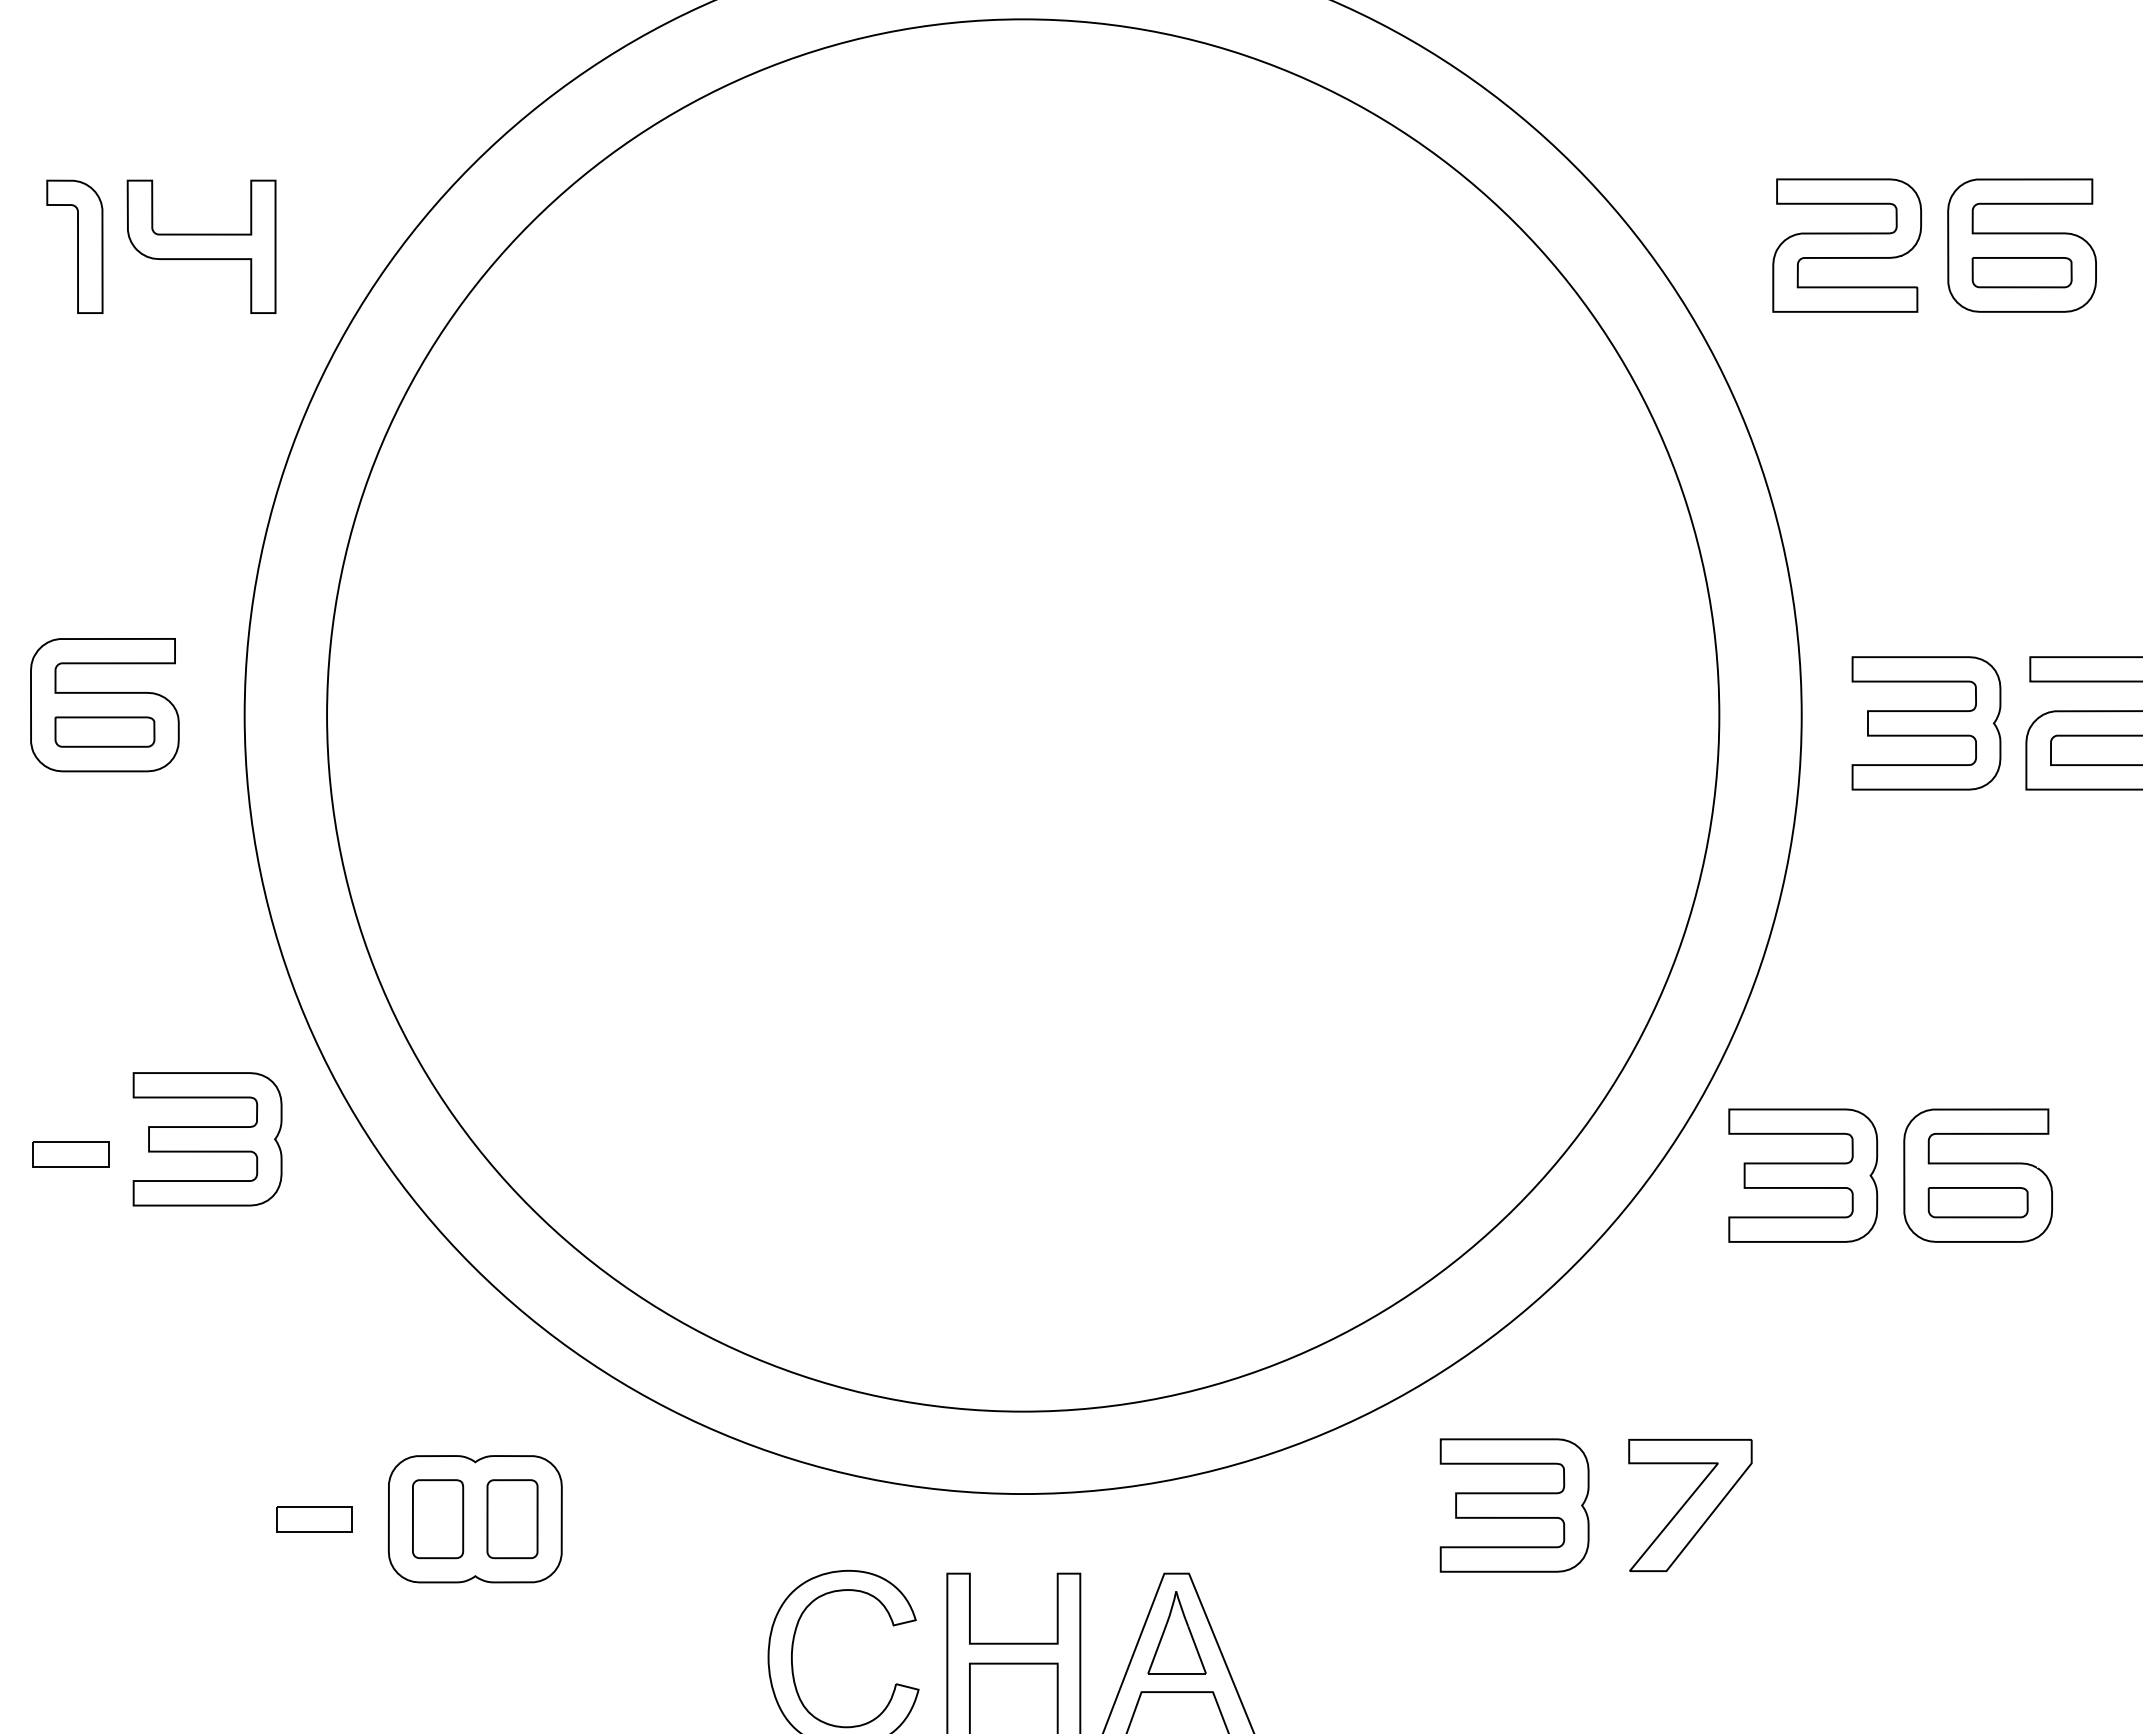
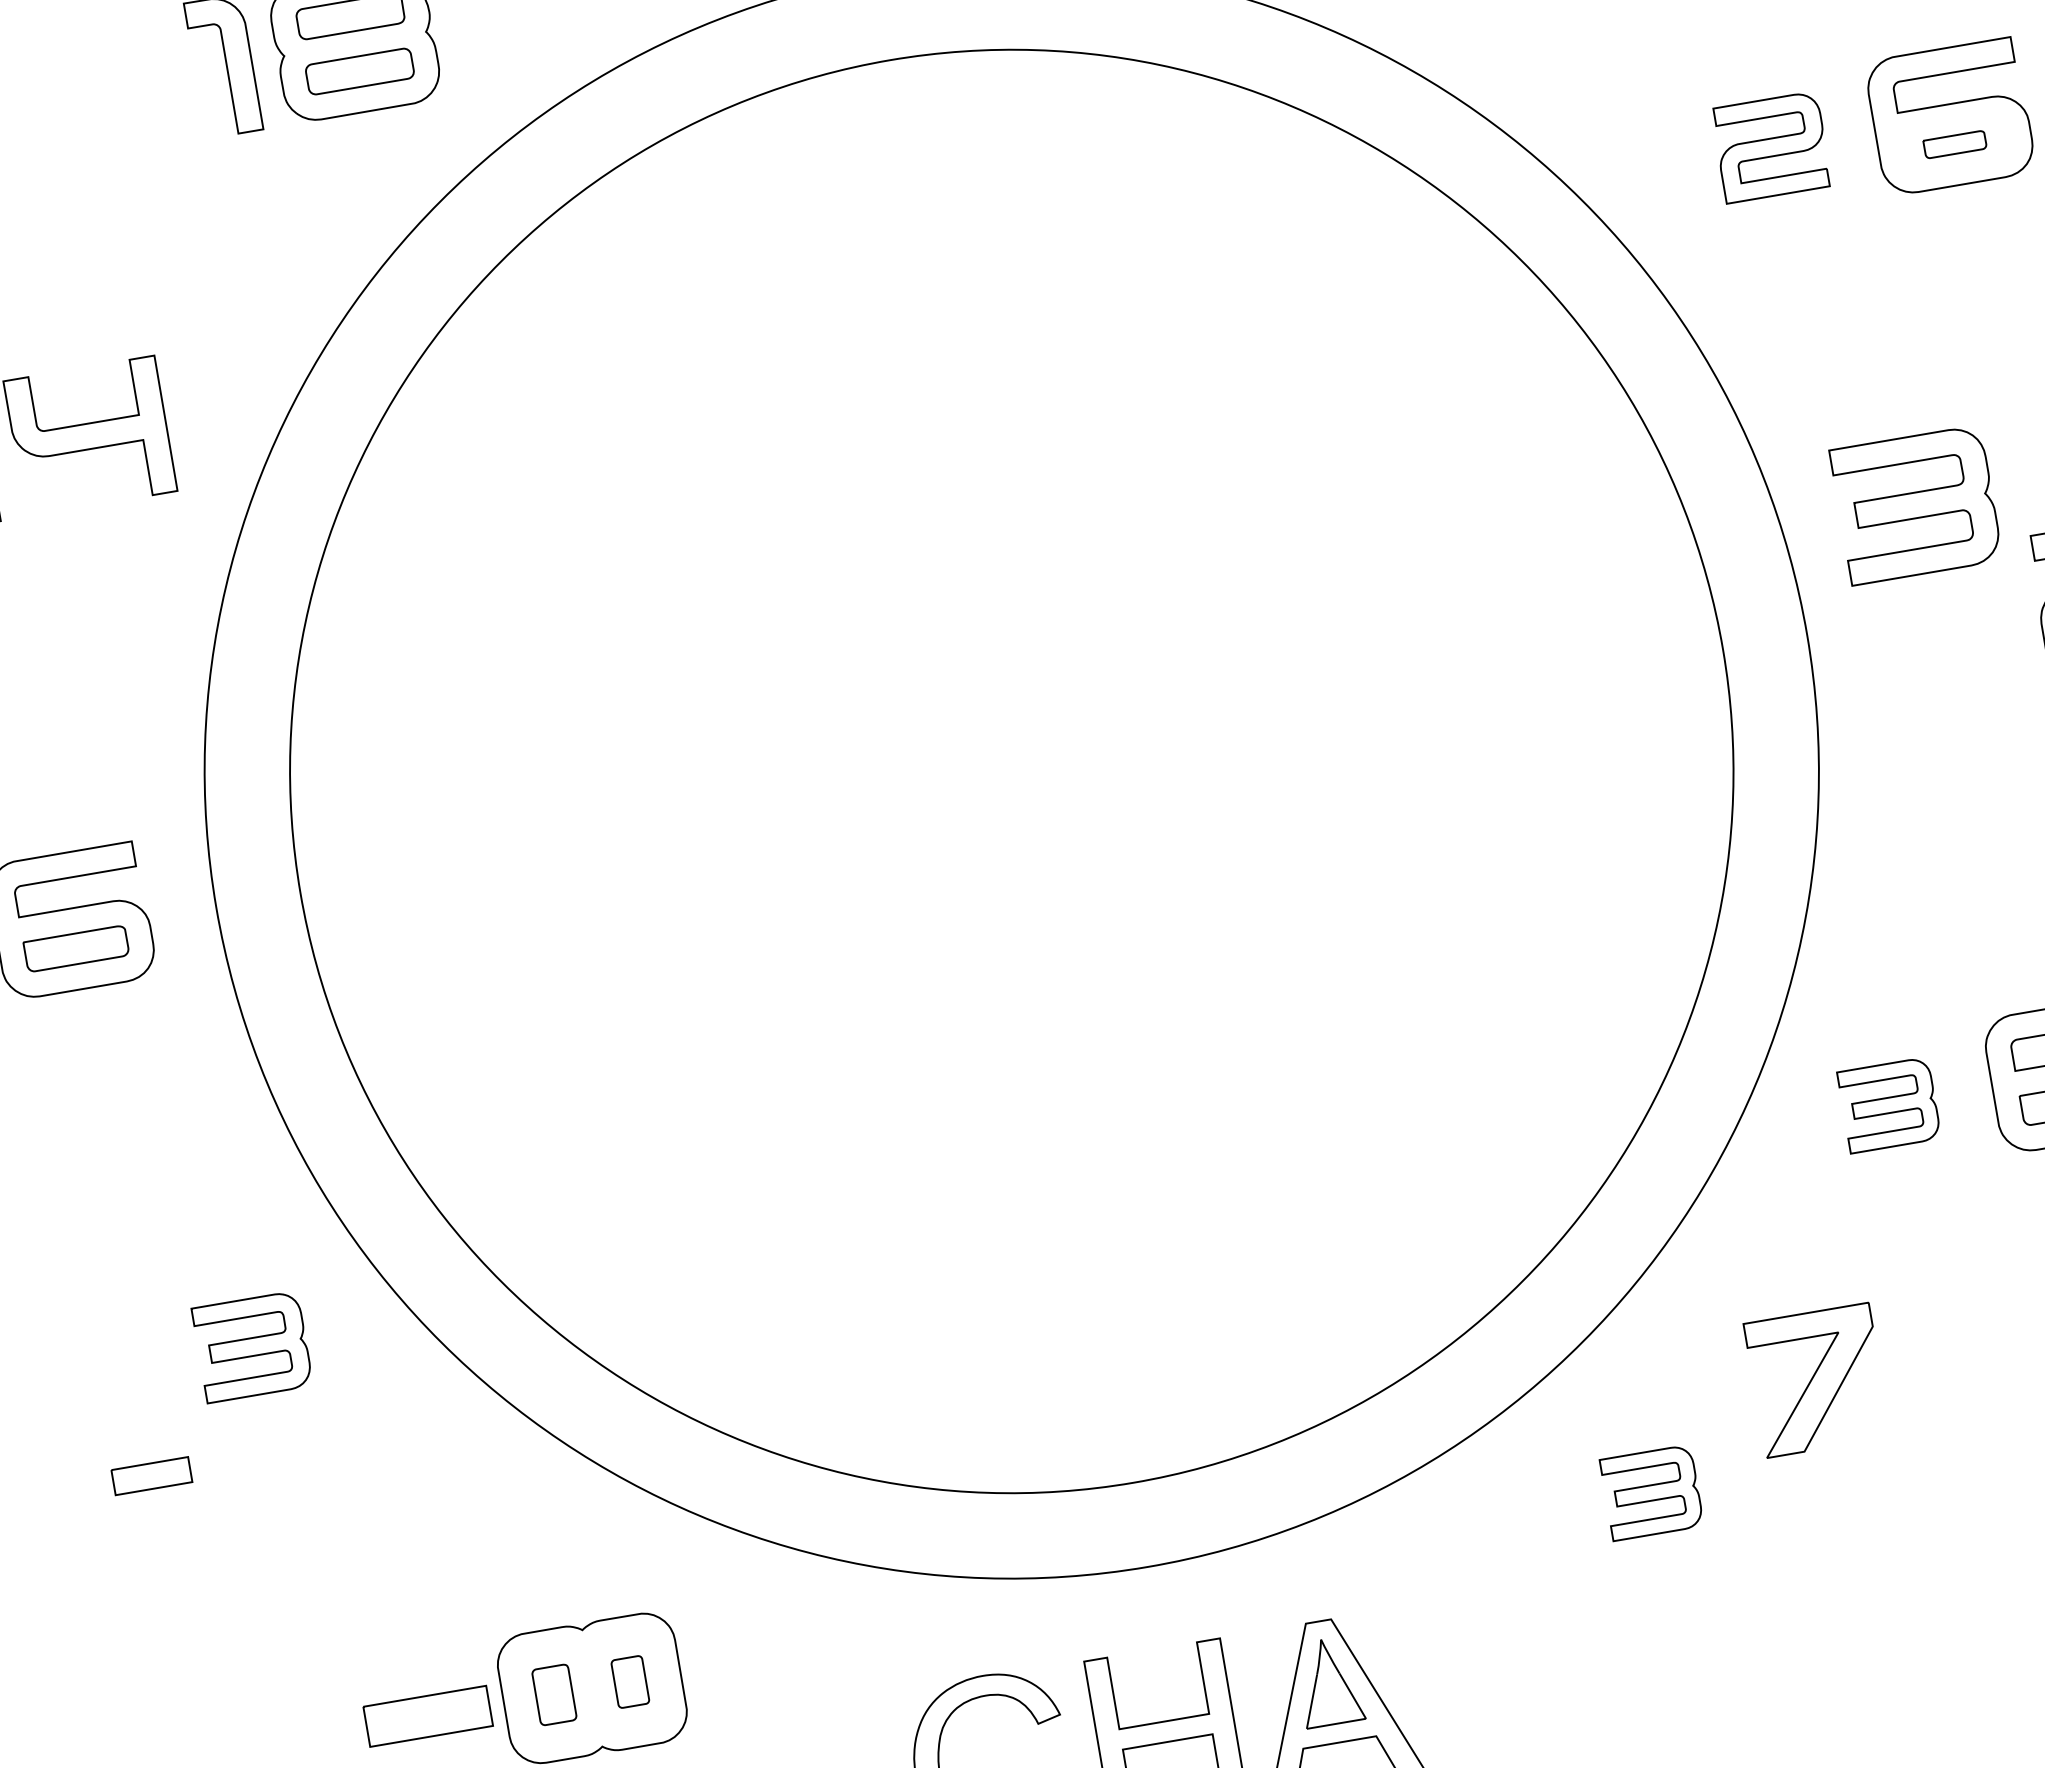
part: (1846, 245) -> (1770, 147), size x0.7
part: (2021, 272) -> (1954, 144), size x0.6
part: (1926, 723) -> (1916, 505), moved
part: (207, 1139) -> (252, 1347), size x0.7
part: (70, 1154) -> (151, 1475), moved
part: (1803, 1175) -> (1889, 1105), size x0.6
part: (1514, 1505) -> (1651, 1492), size x0.6
part: (1690, 1505) -> (1817, 1380), moved
part: (314, 1519) -> (428, 1716), size x1.6
part: (438, 1519) -> (554, 1695), size x0.7
part: (512, 1519) -> (630, 1682), size x0.6

